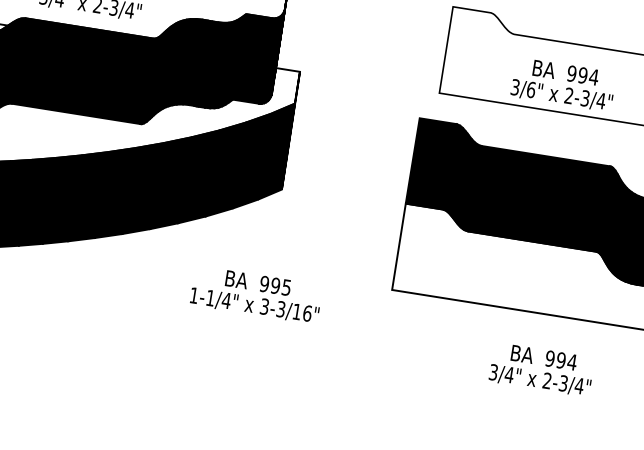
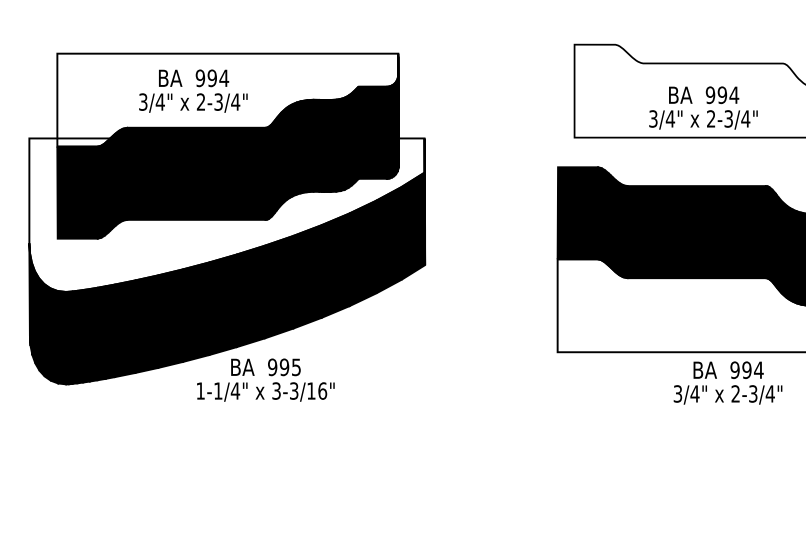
text: (531, 89) -> (670, 118), 3/6" -> 3/4"
text: (256, 294) -> (265, 379), moved
text: (541, 369) -> (727, 382), moved

